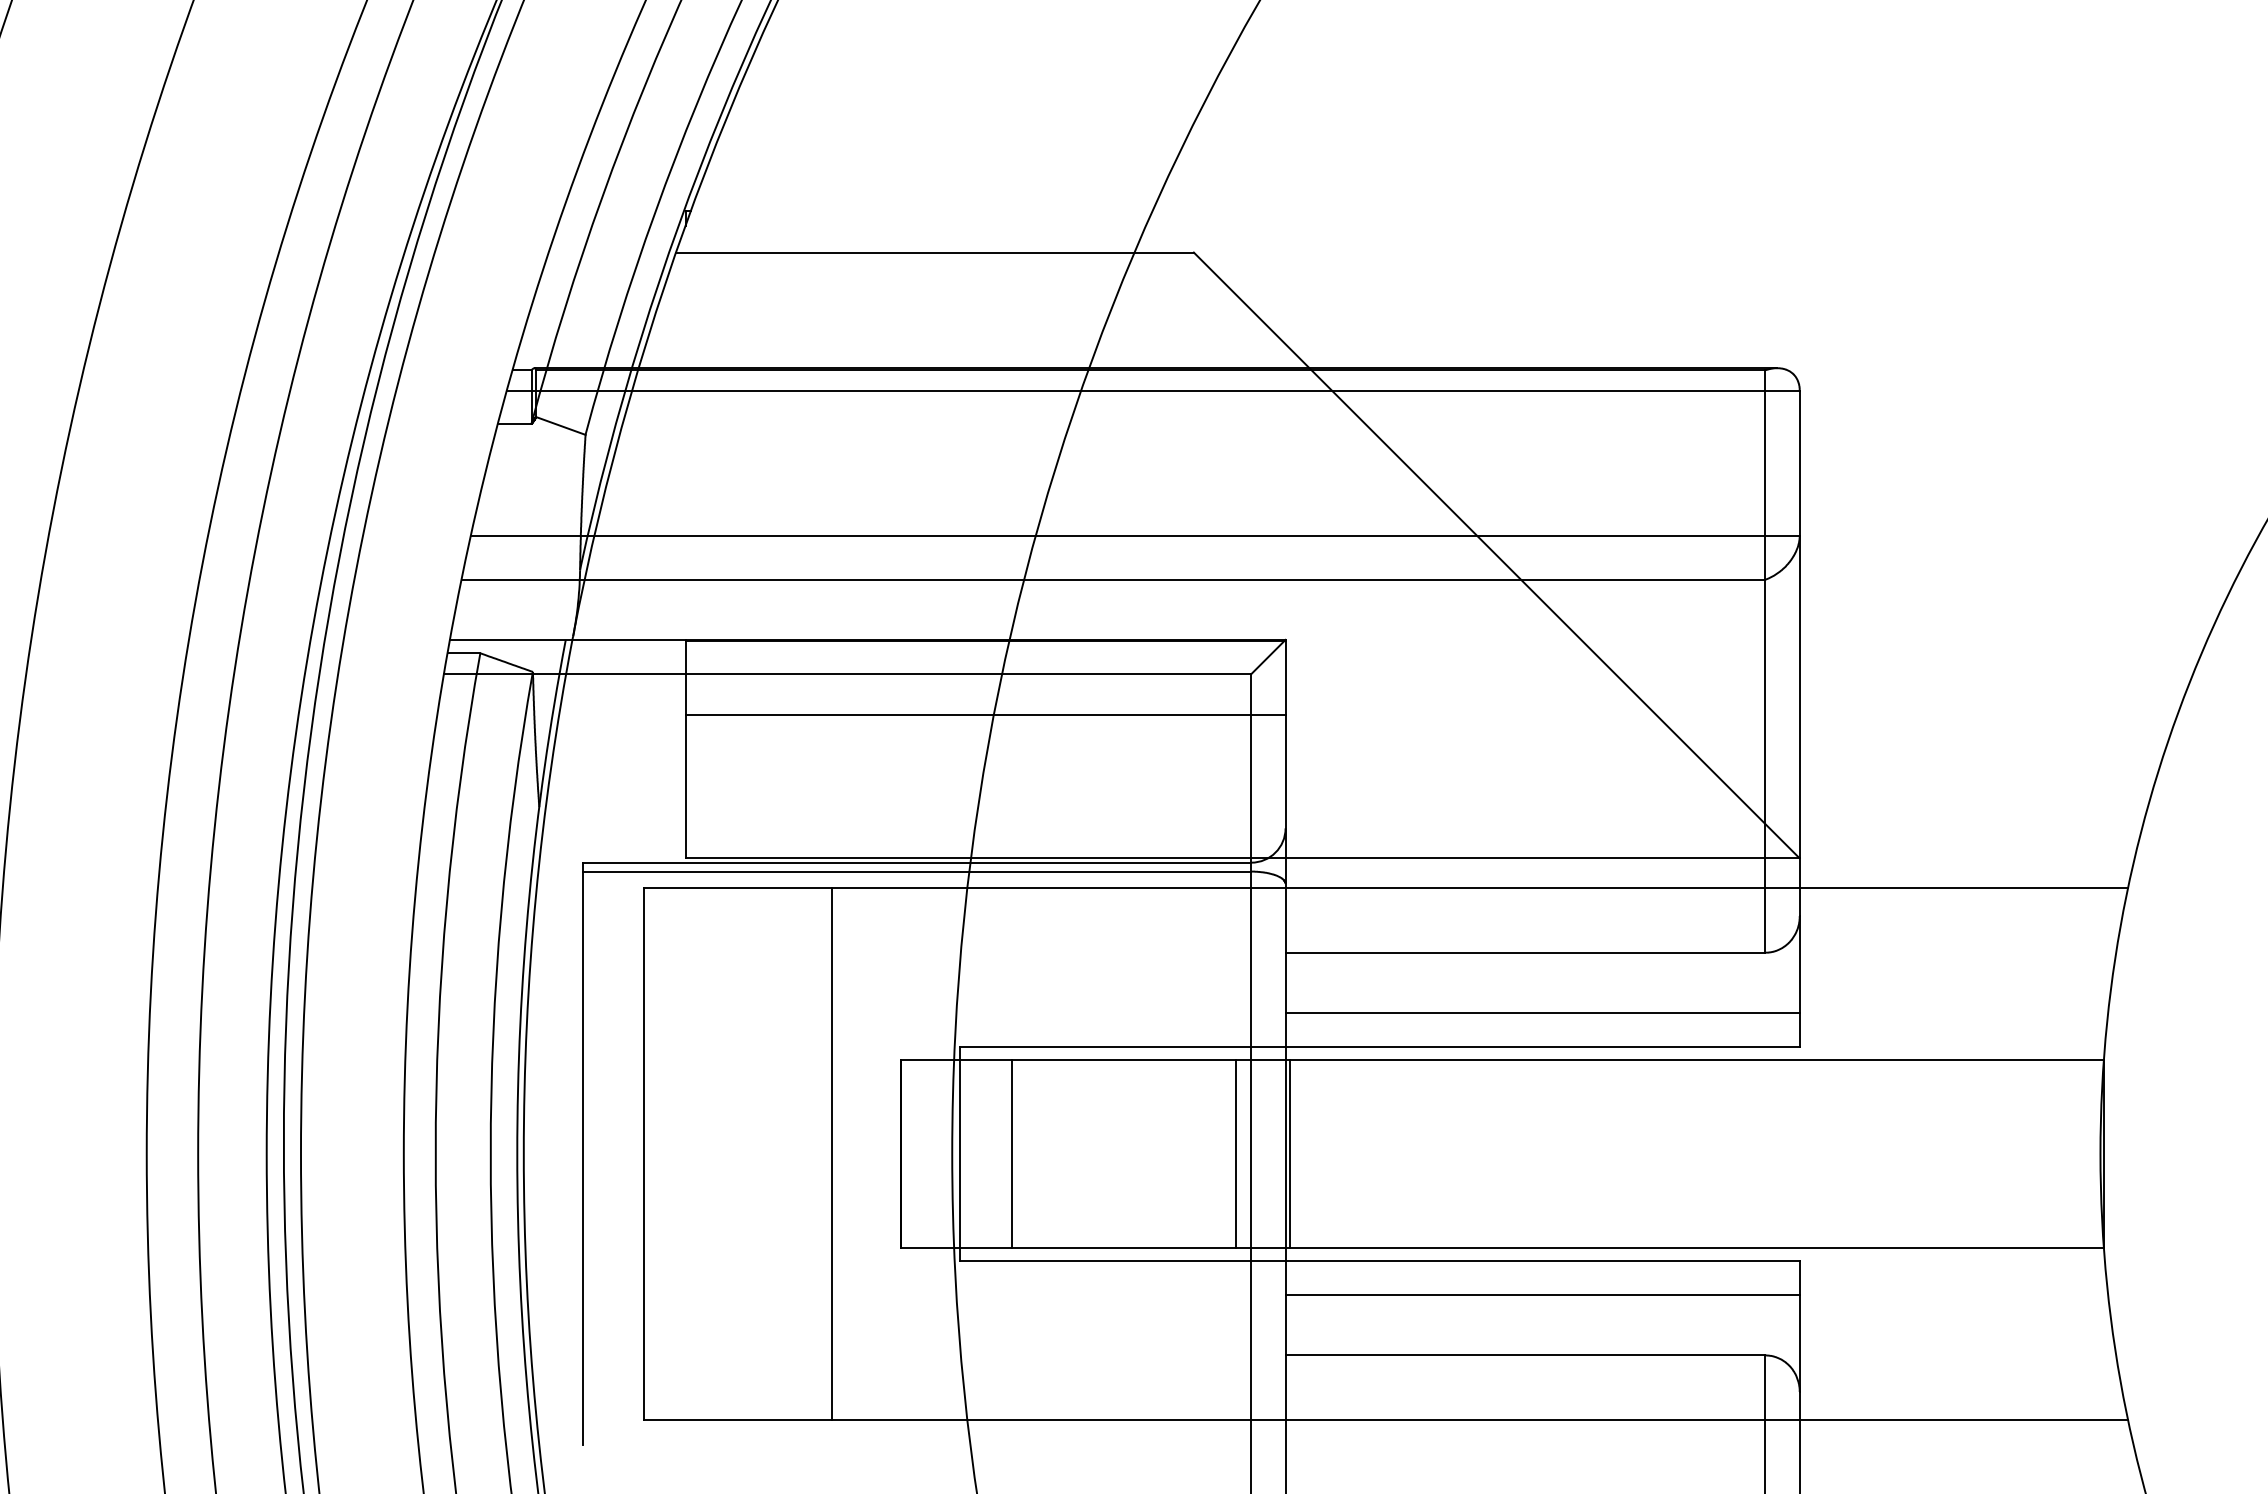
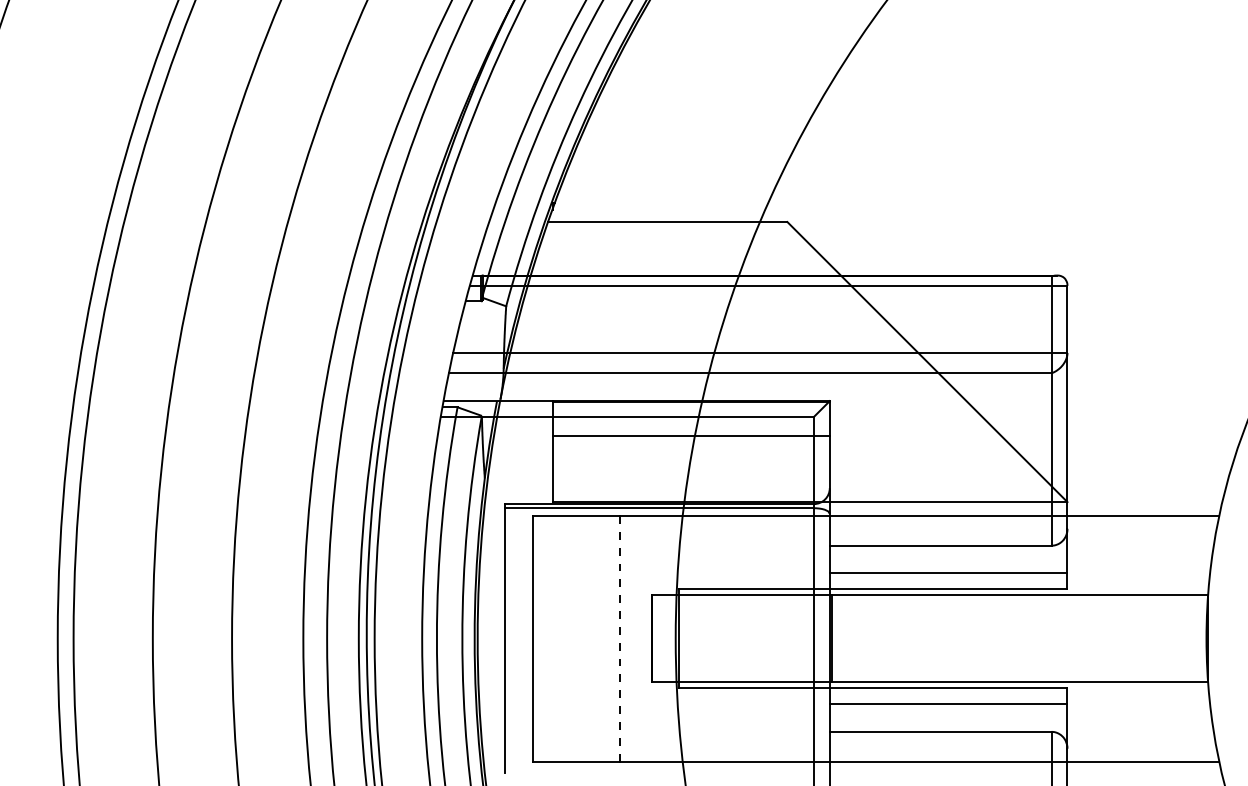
line: (832, 1153) -> (620, 638), solid -> dashed
line: (1012, 1153) -> (703, 638), removed
line: (1235, 1153) -> (806, 638), removed

